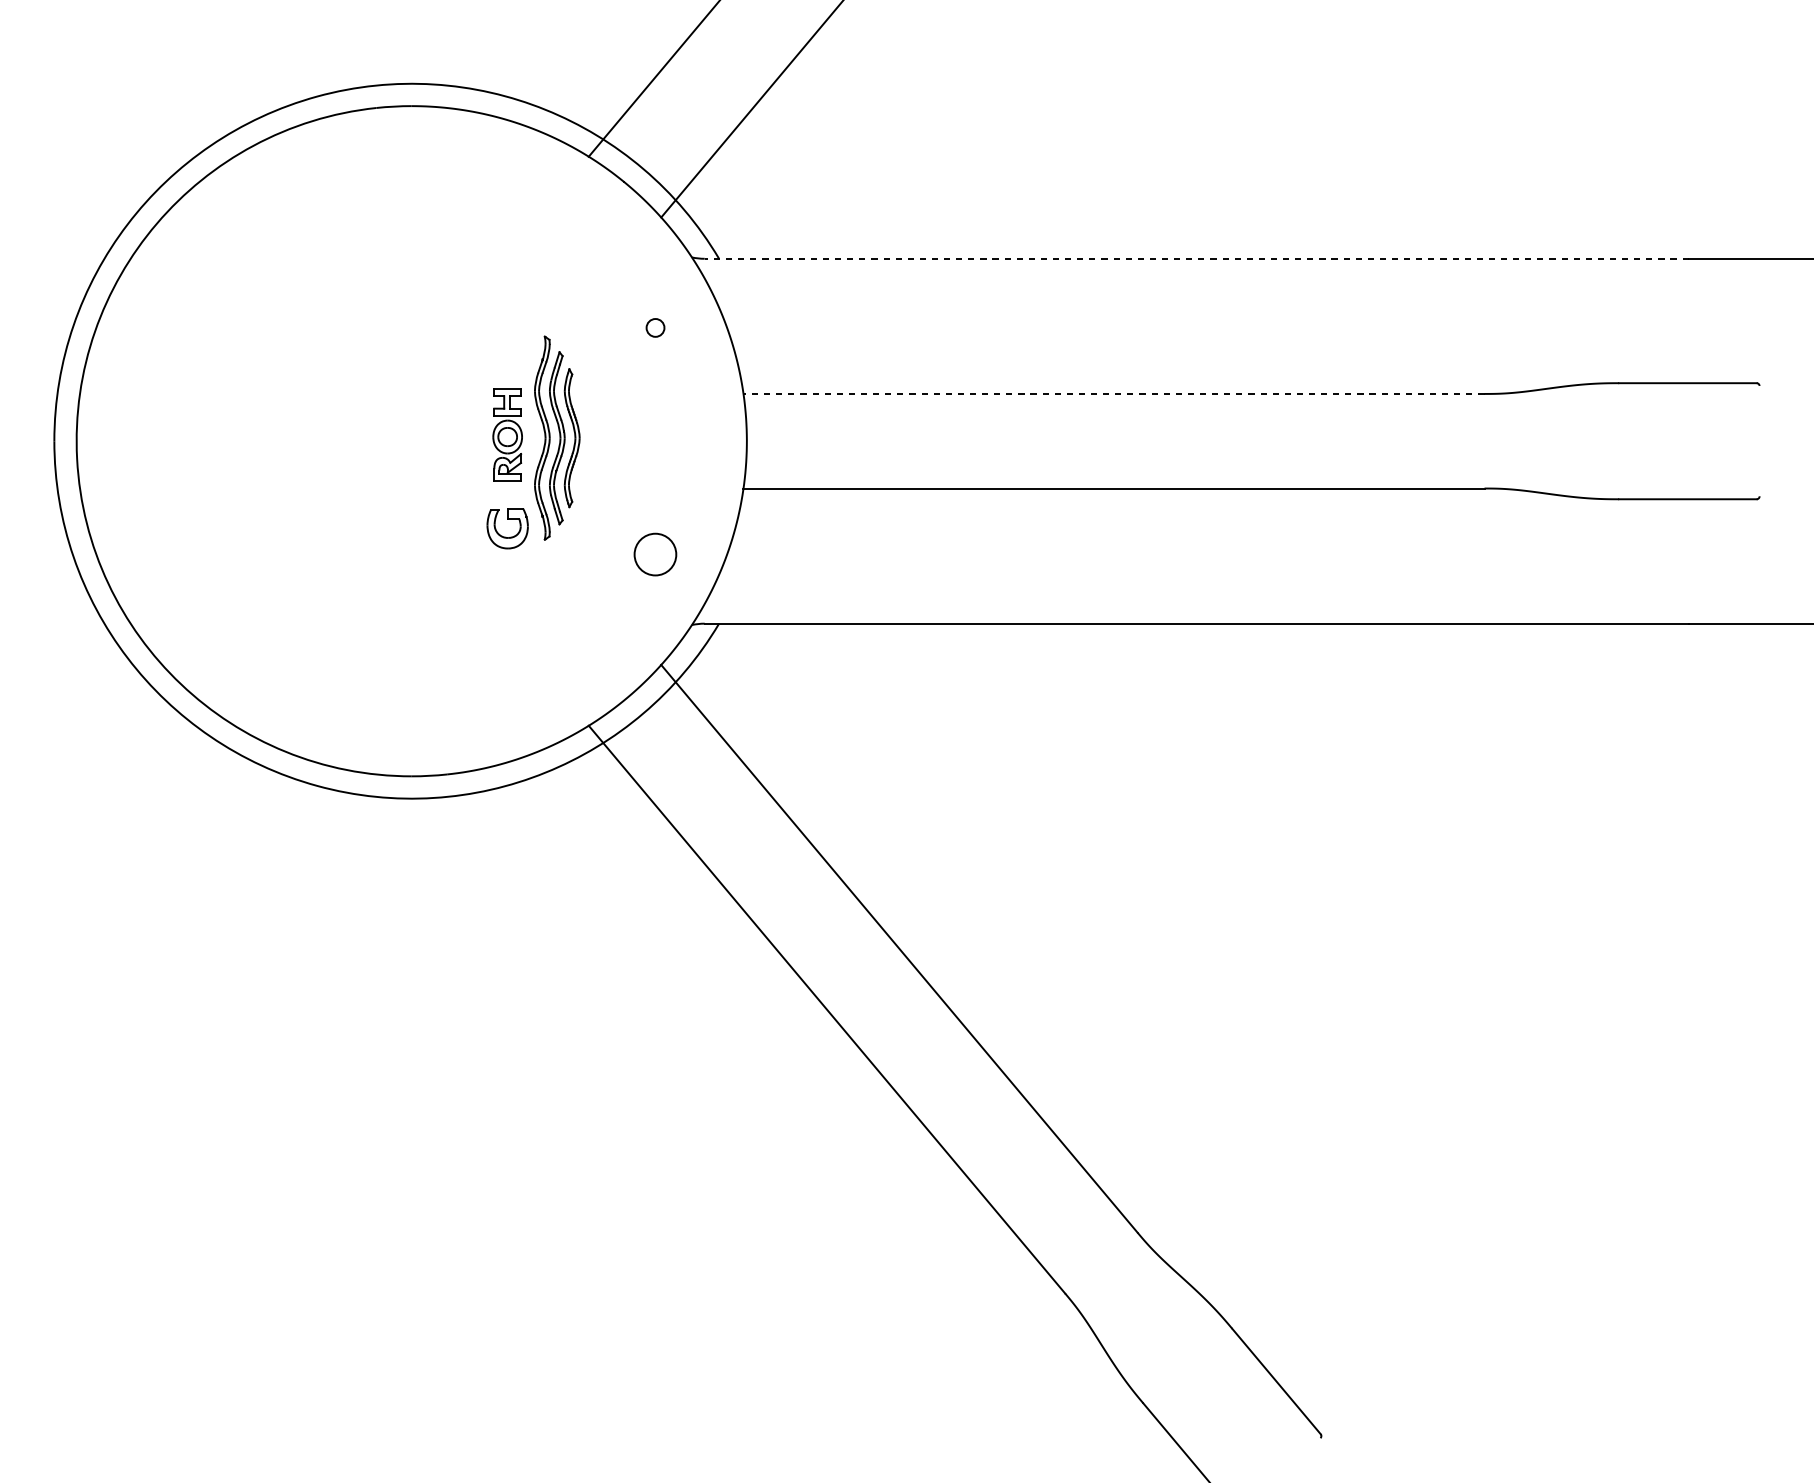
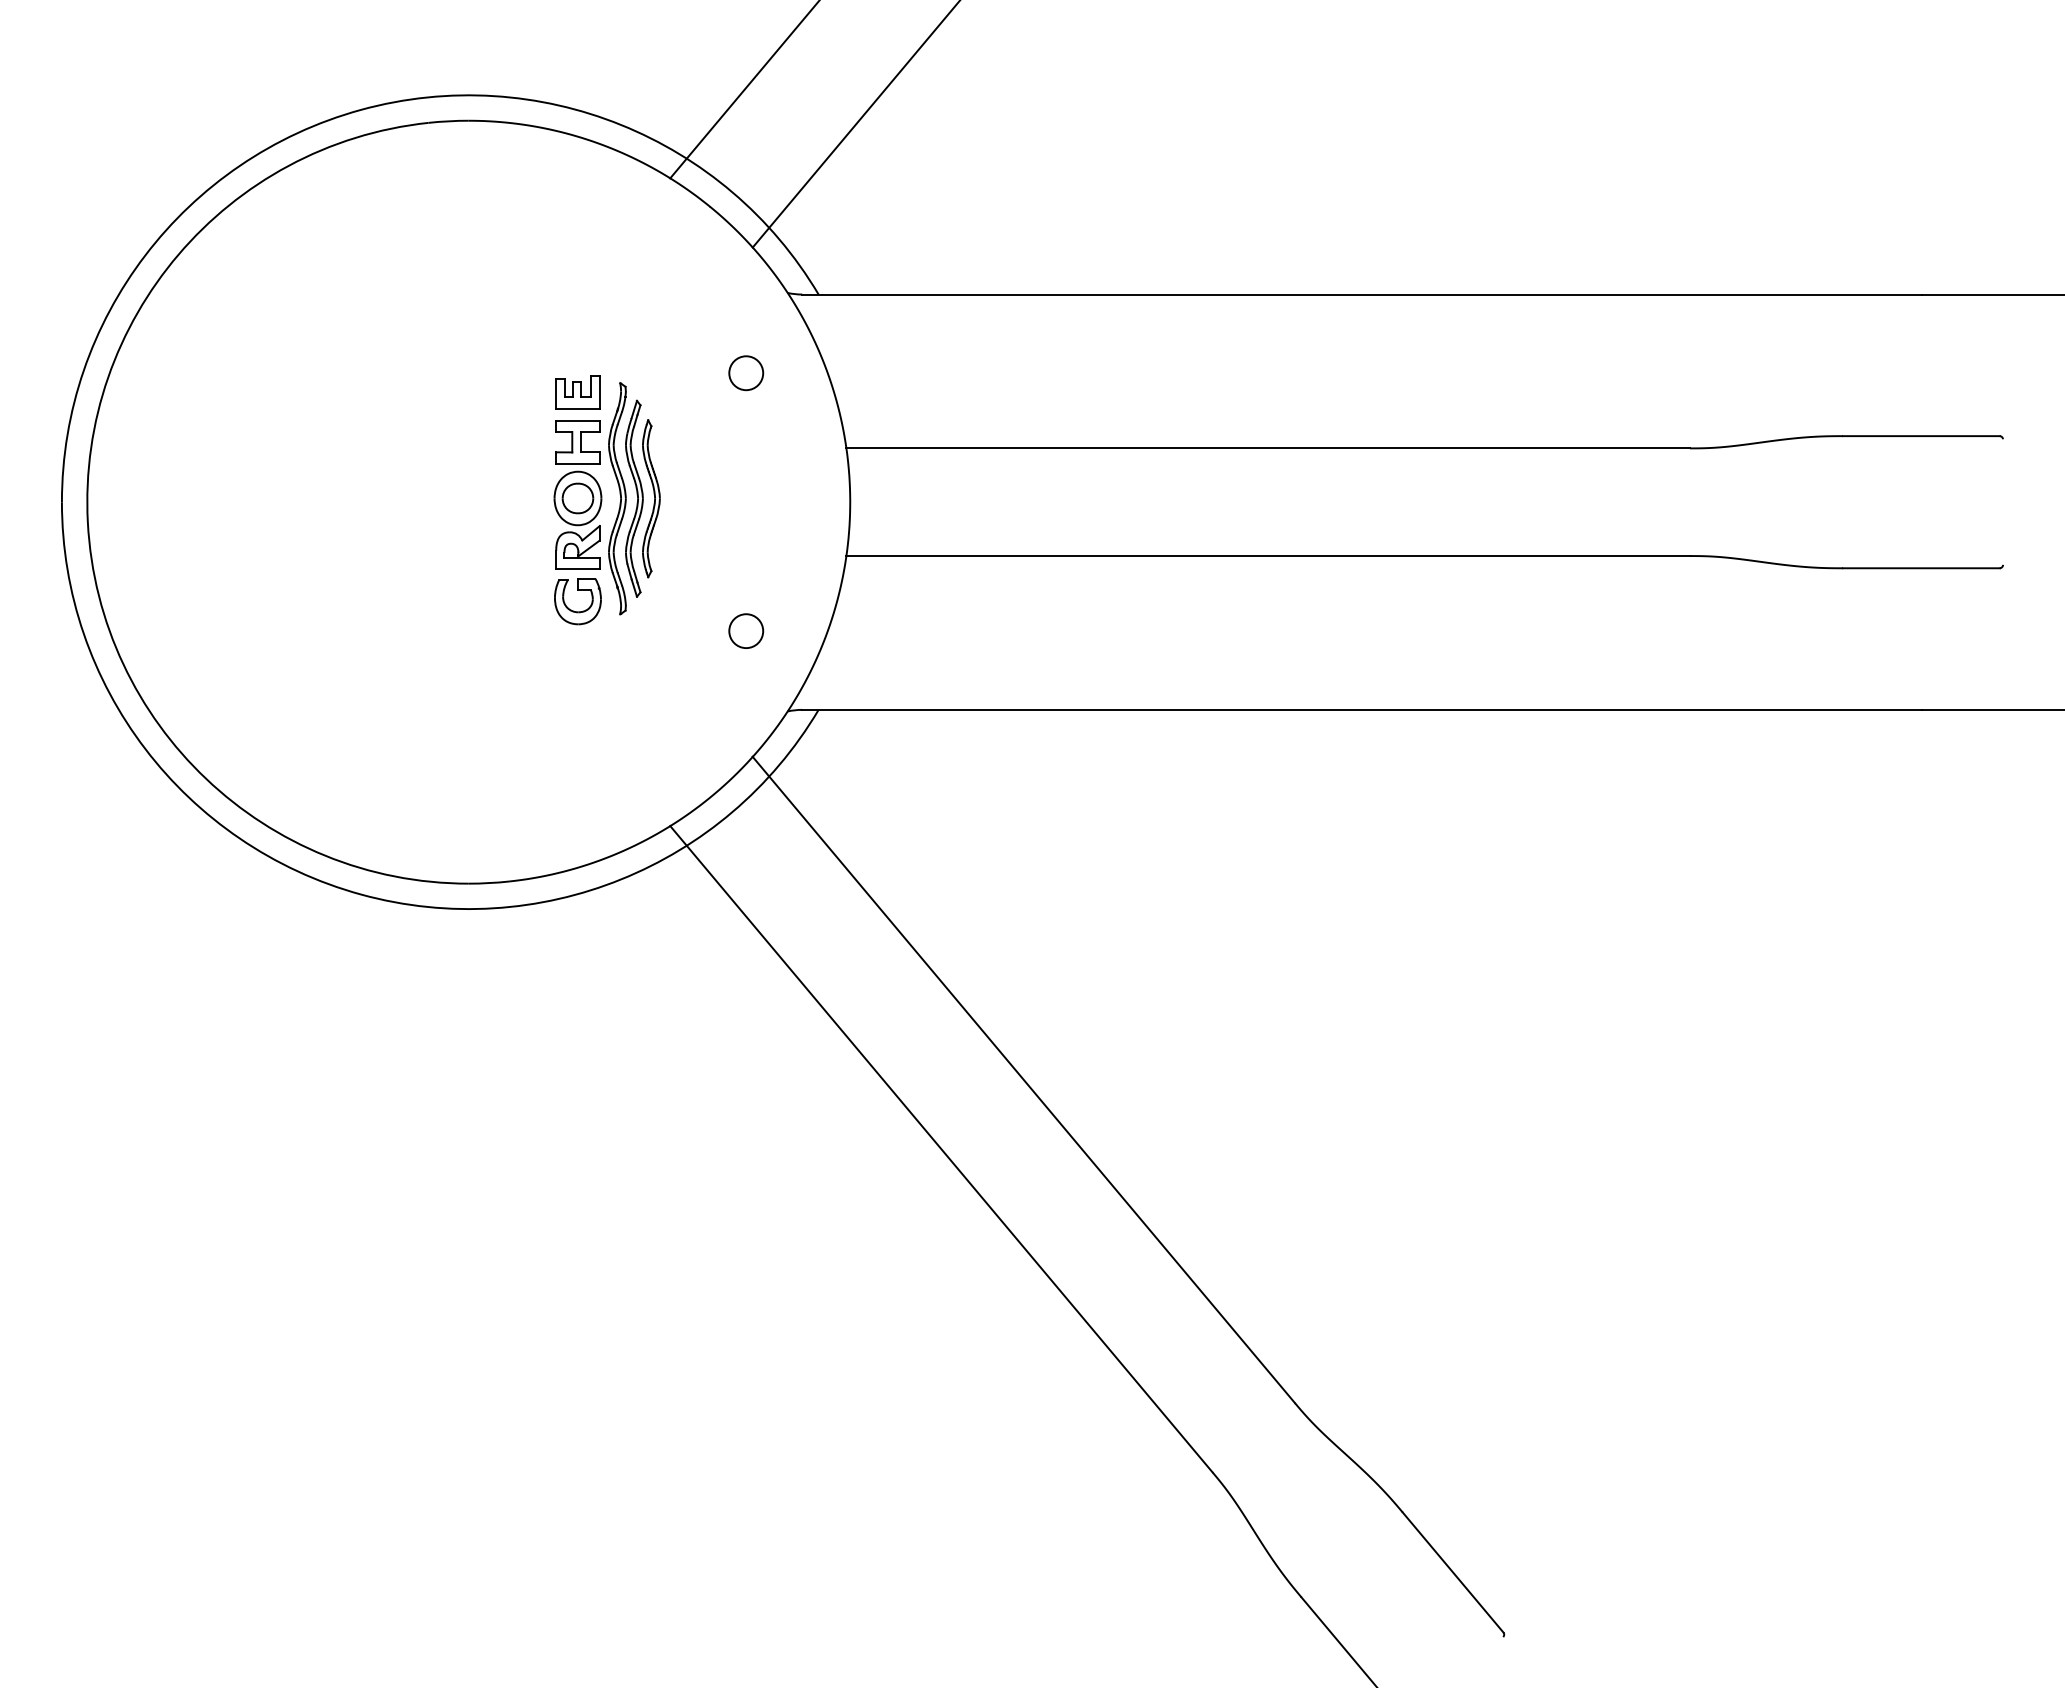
line: (1196, 258) -> (1361, 294), dashed -> solid
circle: (655, 328) -> (746, 373), size x1.67
part: (507, 344) -> (577, 392), added
line: (1114, 394) -> (1268, 448), dashed -> solid
part: (507, 434) -> (577, 494), size x1.43
circle: (655, 553) -> (746, 630), size x0.71

